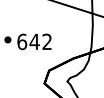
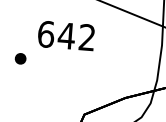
text: (34, 41) -> (66, 35), moved

